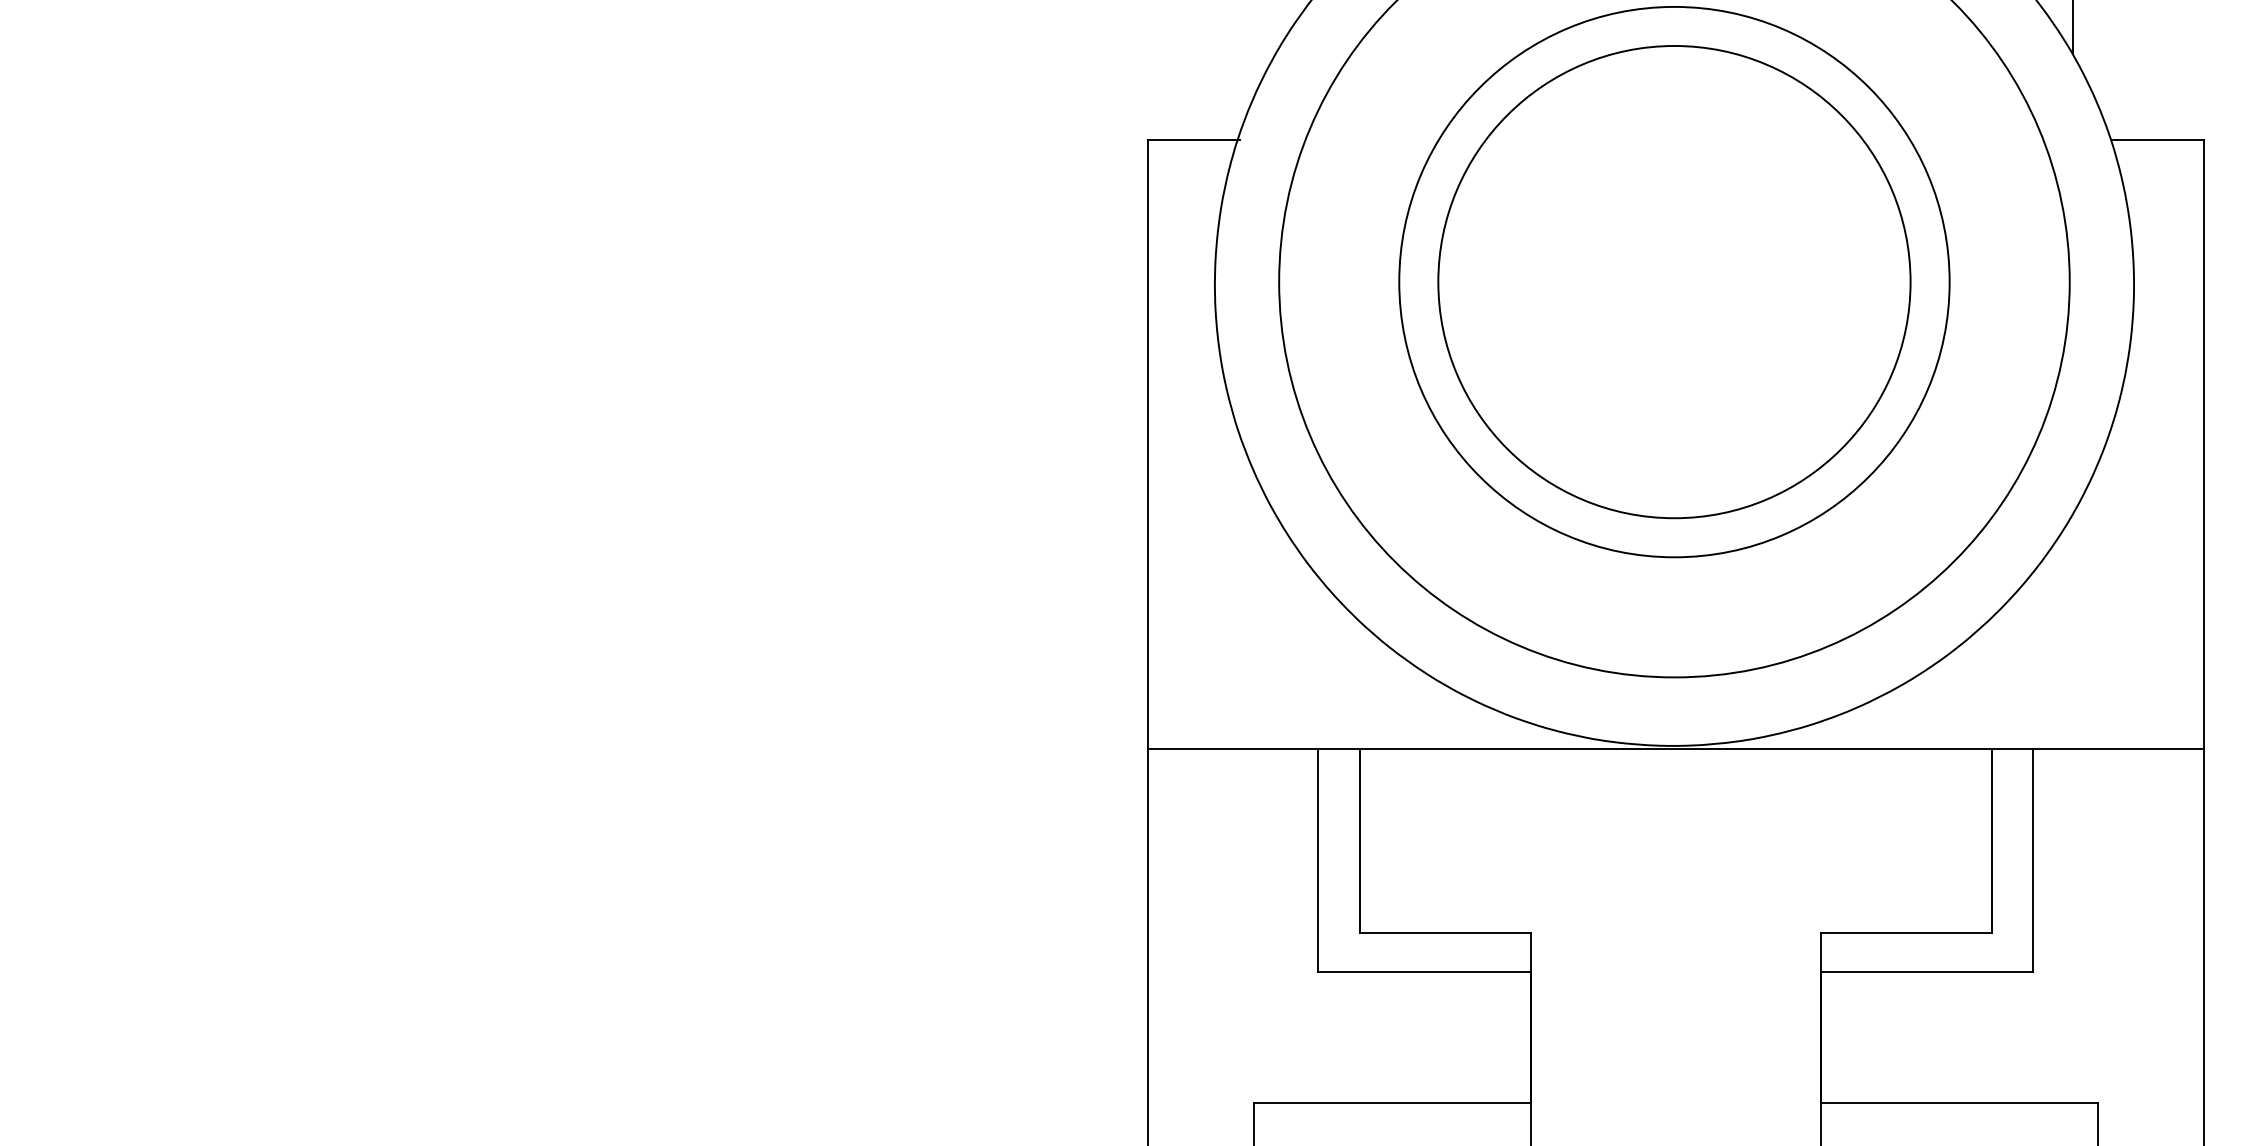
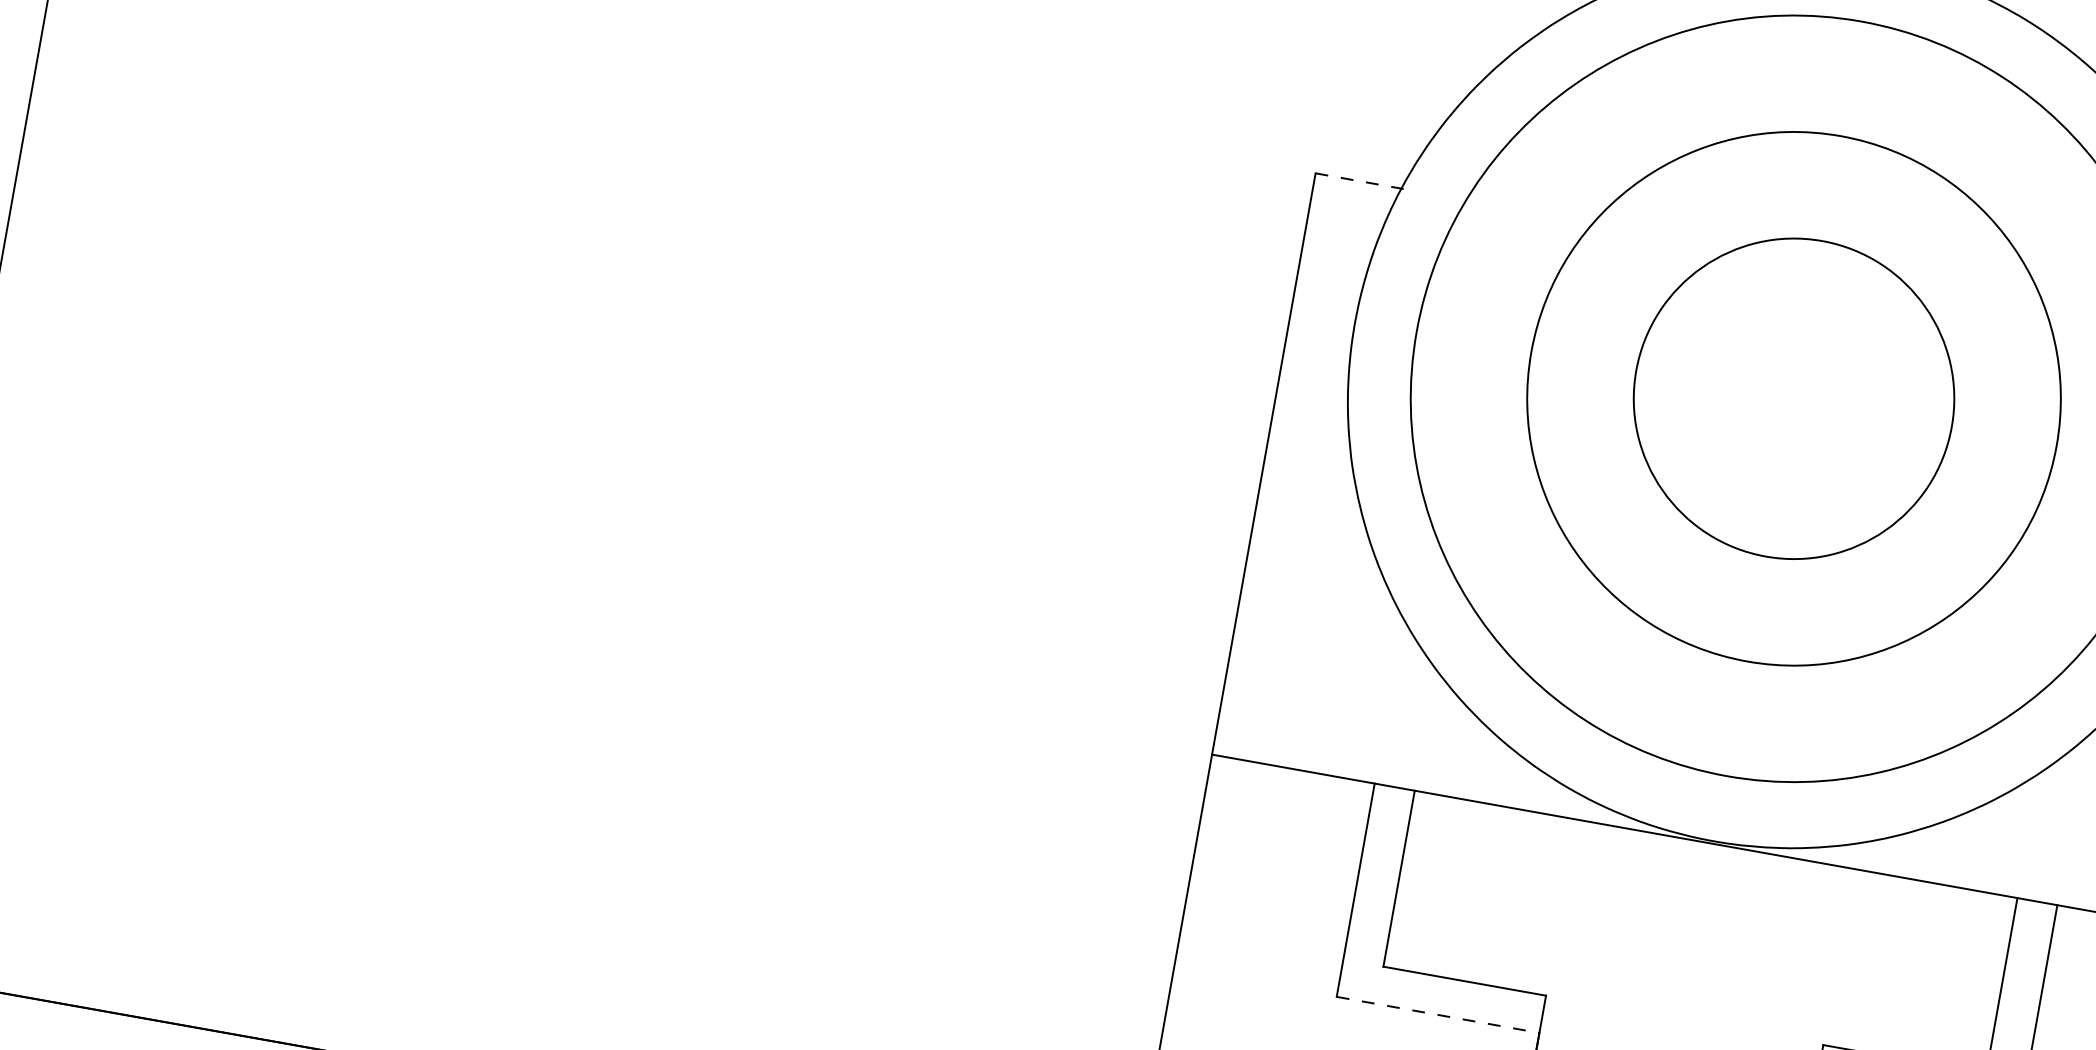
line: (1194, 139) -> (1360, 181), solid -> dashed
circle: (1674, 281) -> (1794, 398), size x0.7
line: (1424, 972) -> (1438, 1015), solid -> dashed

